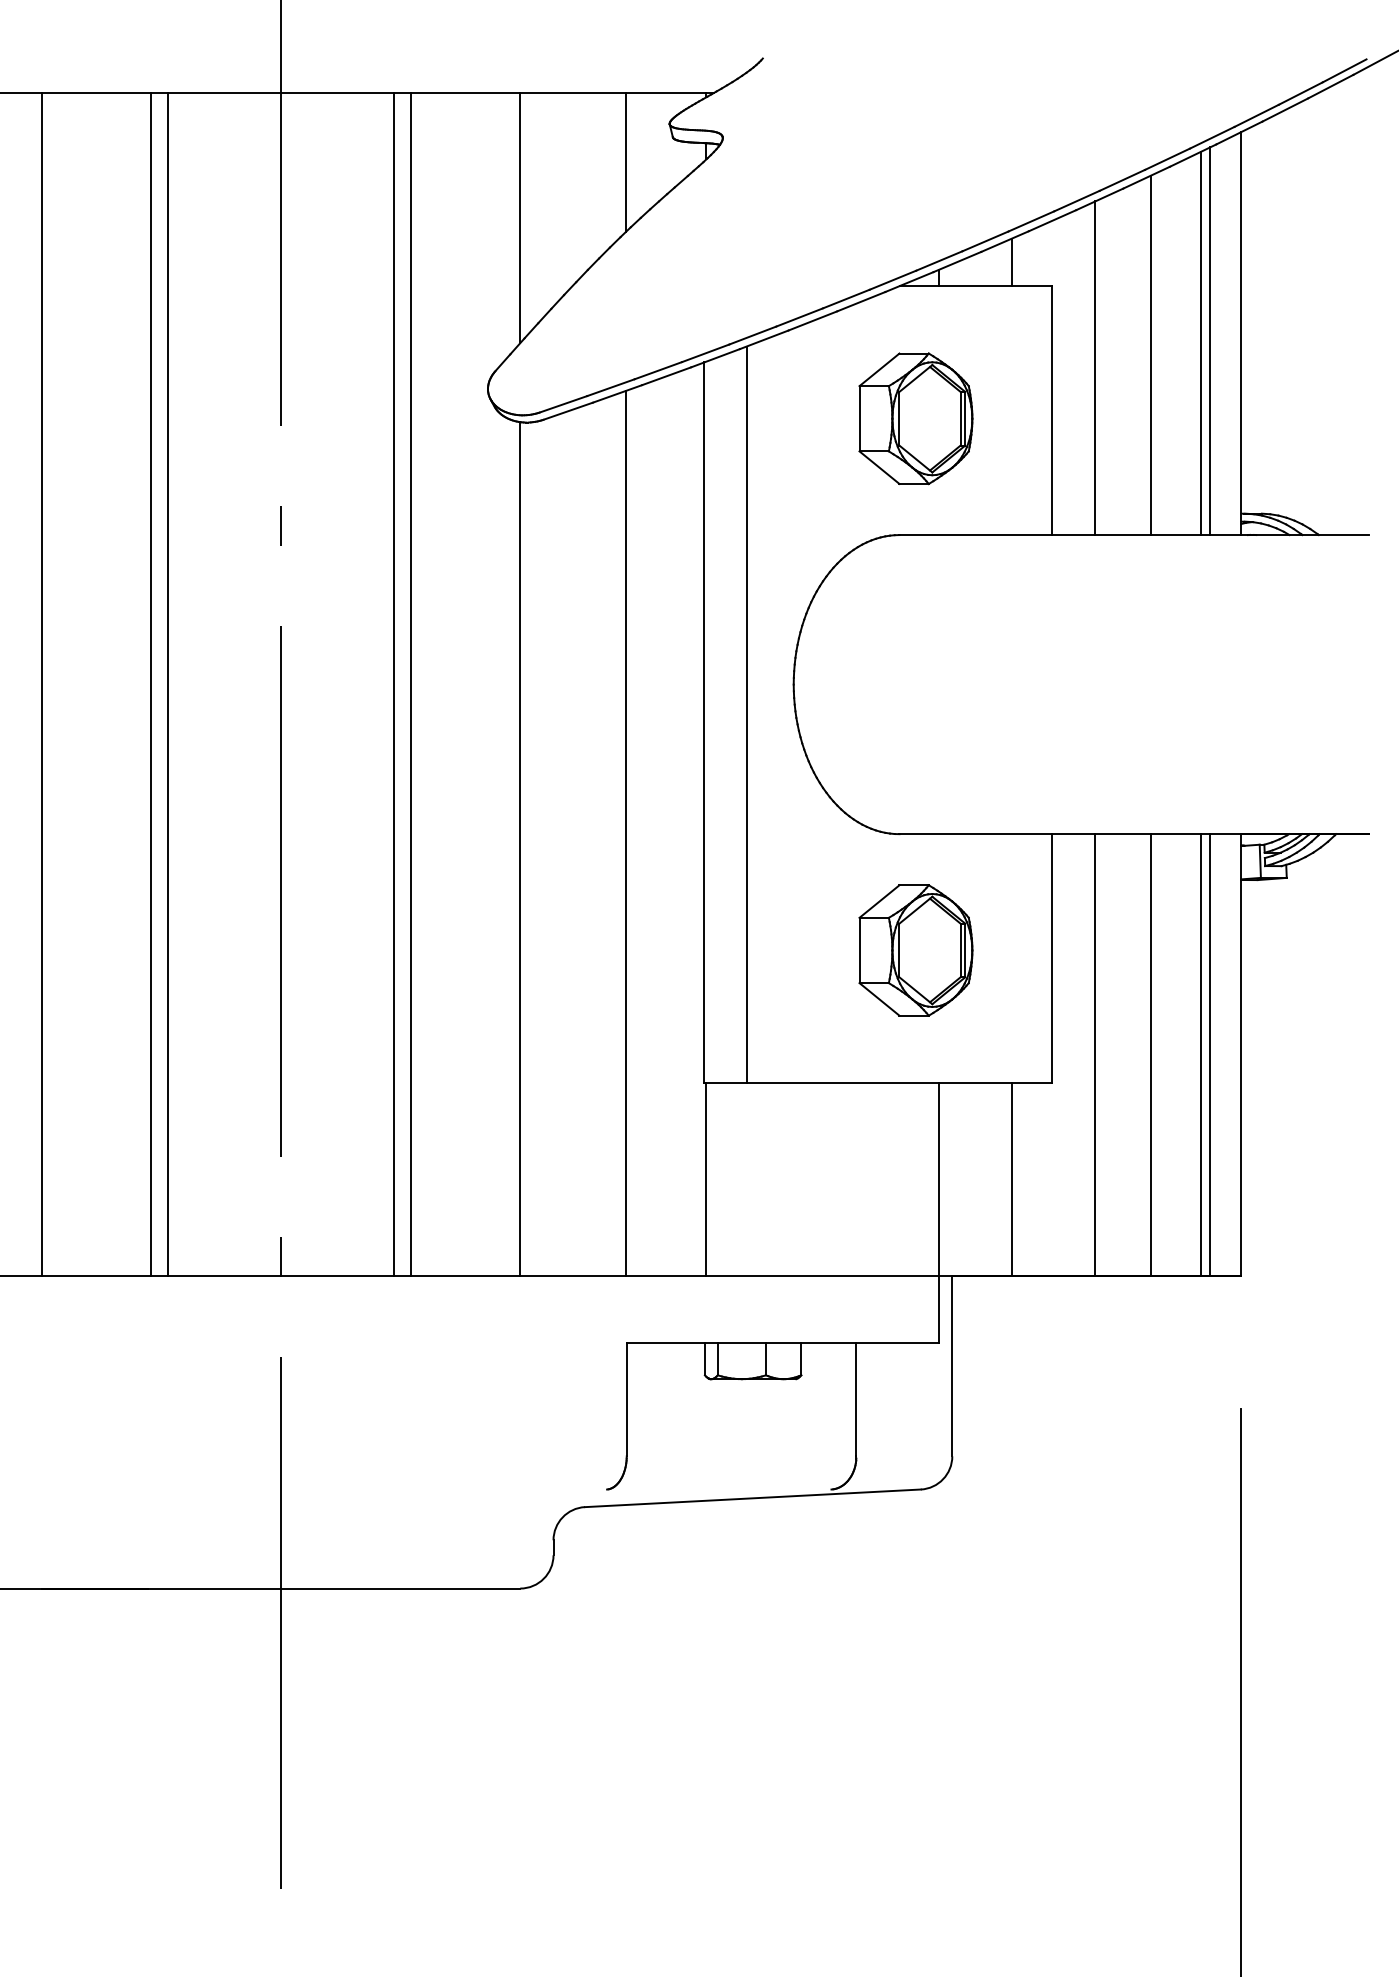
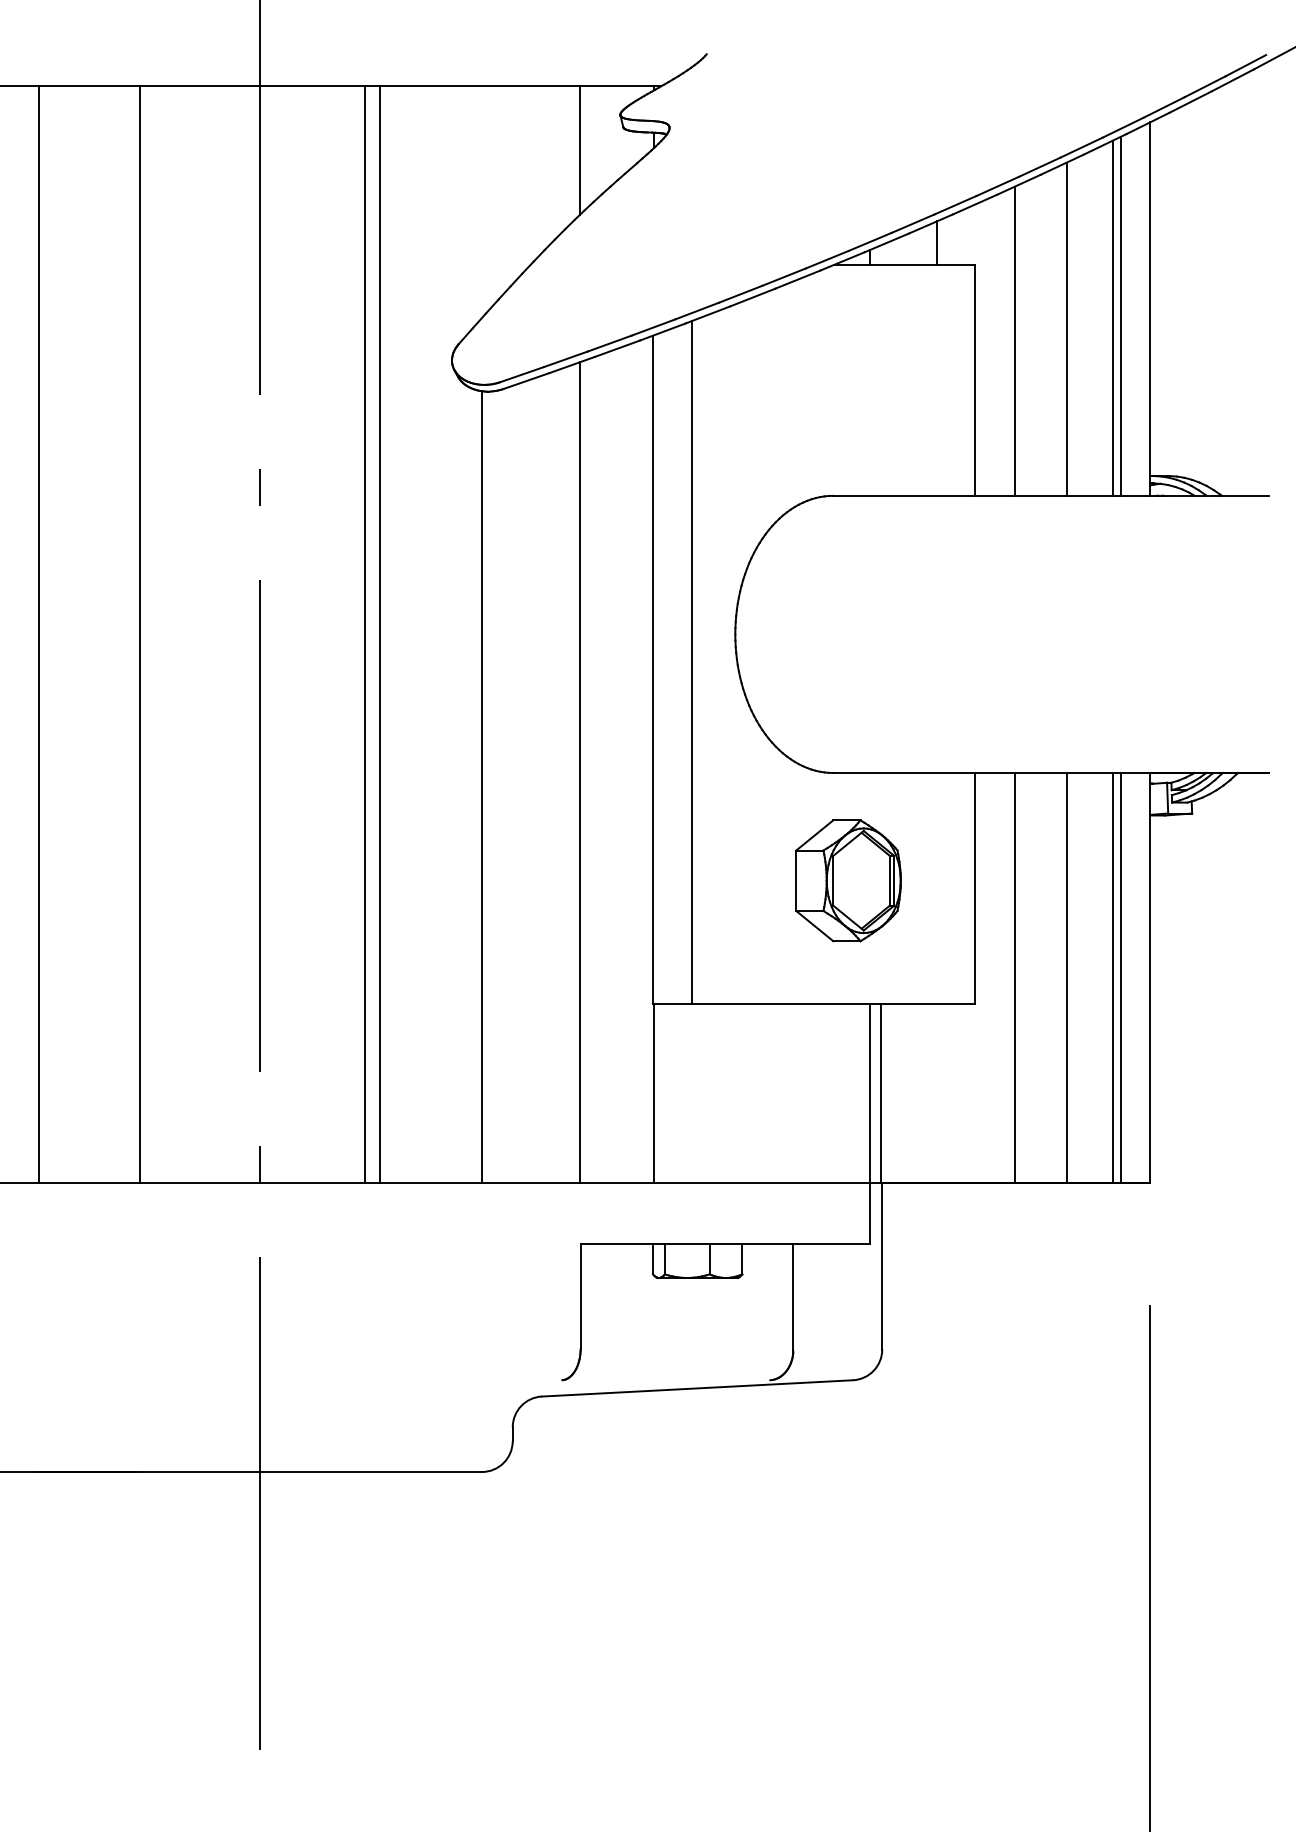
line: (520, 218) -> (482, 202), removed
part: (915, 418) -> (848, 387), removed
line: (168, 684) -> (155, 634), removed
line: (1011, 1179) -> (880, 1092), moved

